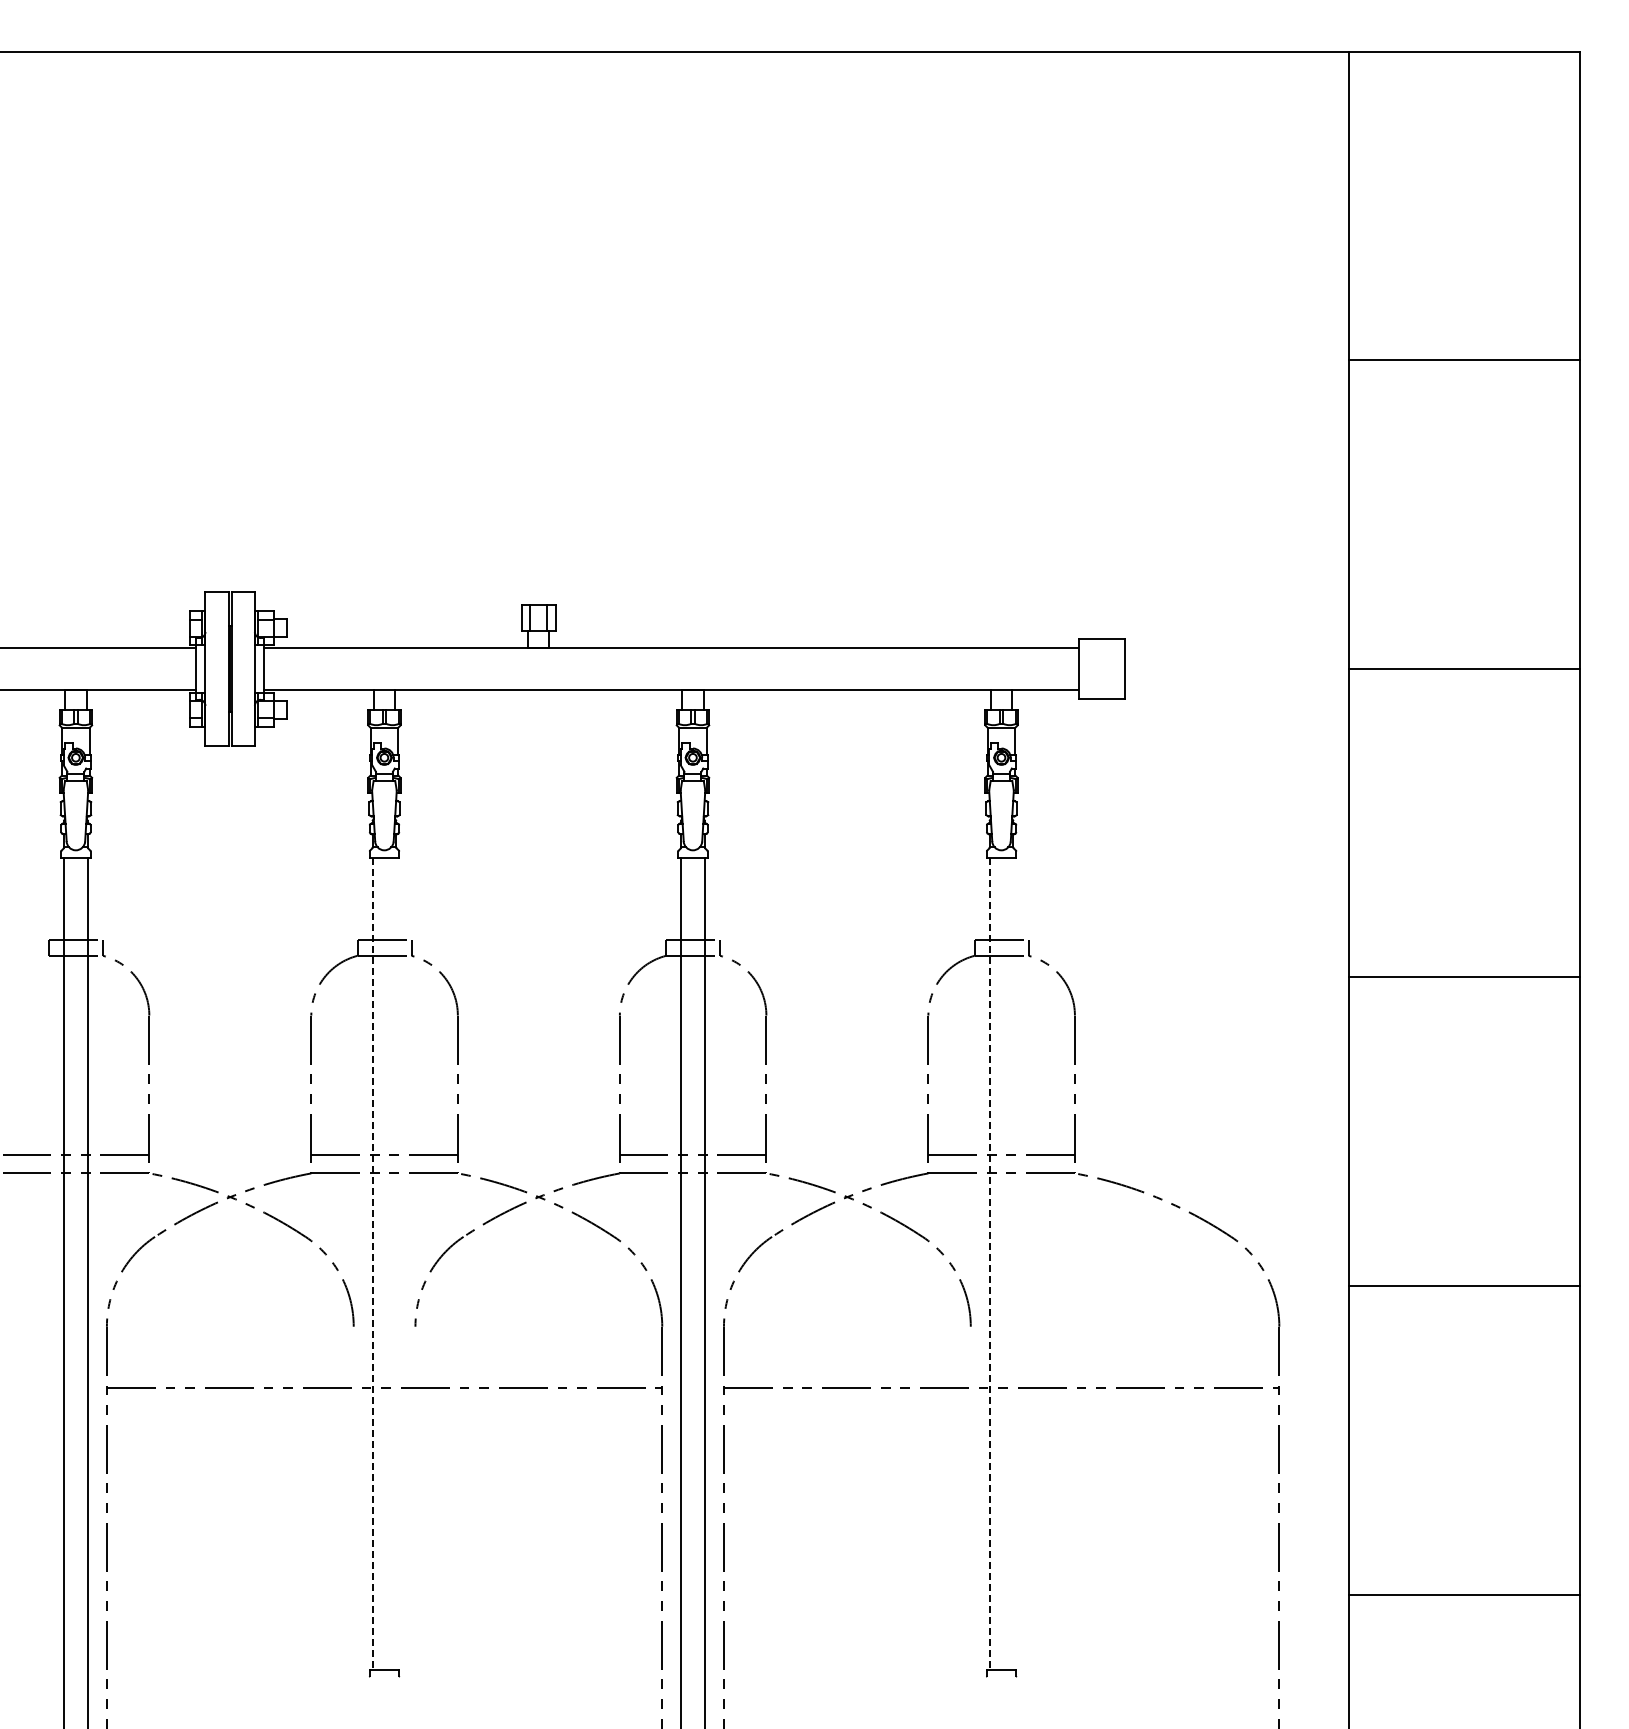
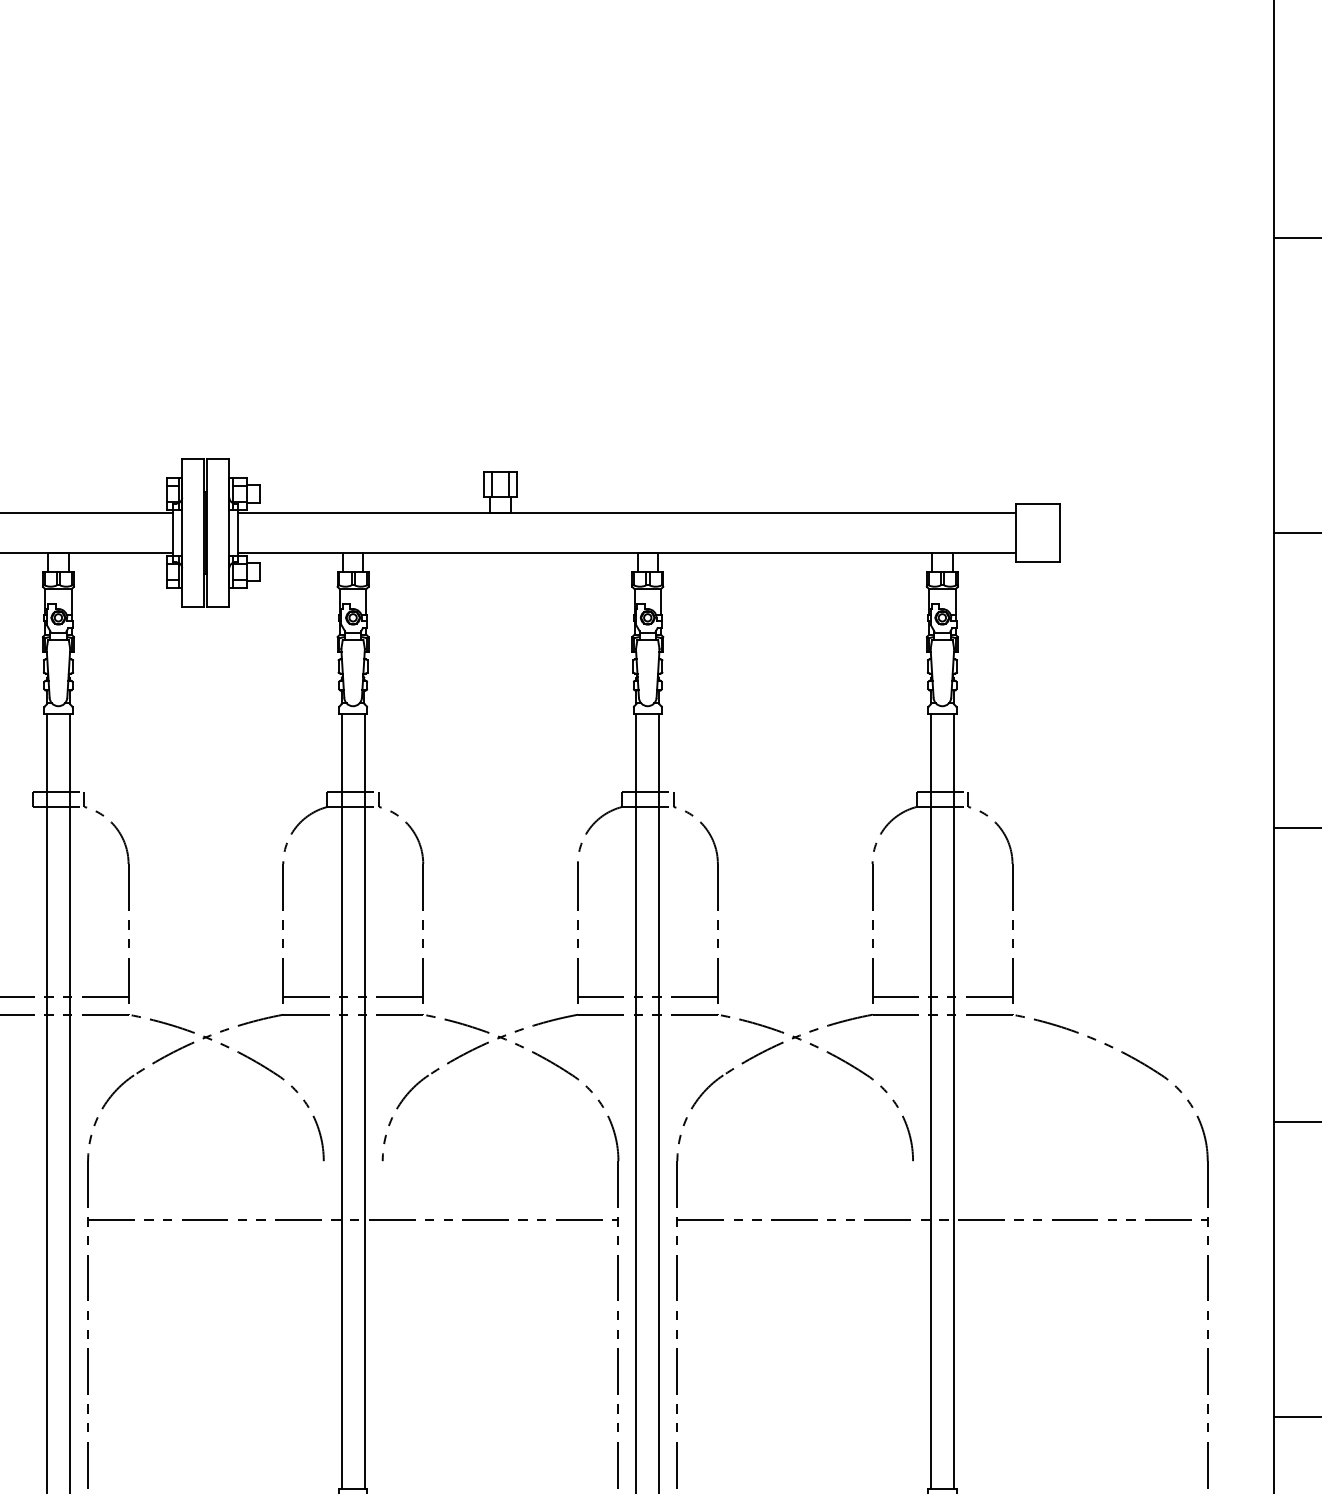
line: (372, 1263) -> (341, 1100), dashed -> solid
line: (396, 1263) -> (364, 1100), added
line: (989, 1263) -> (930, 1100), dashed -> solid
line: (1013, 1263) -> (953, 1100), added

